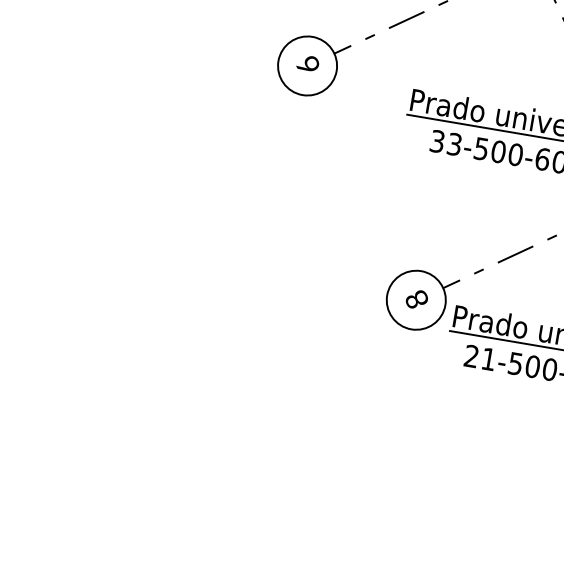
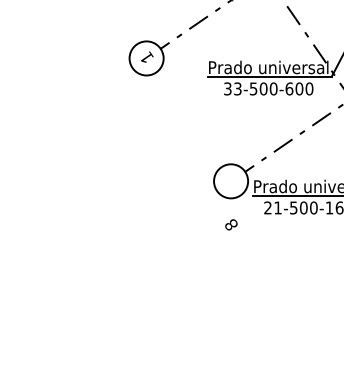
text: (307, 62) -> (146, 56), 6 -> 1
text: (417, 298) -> (231, 224), moved

